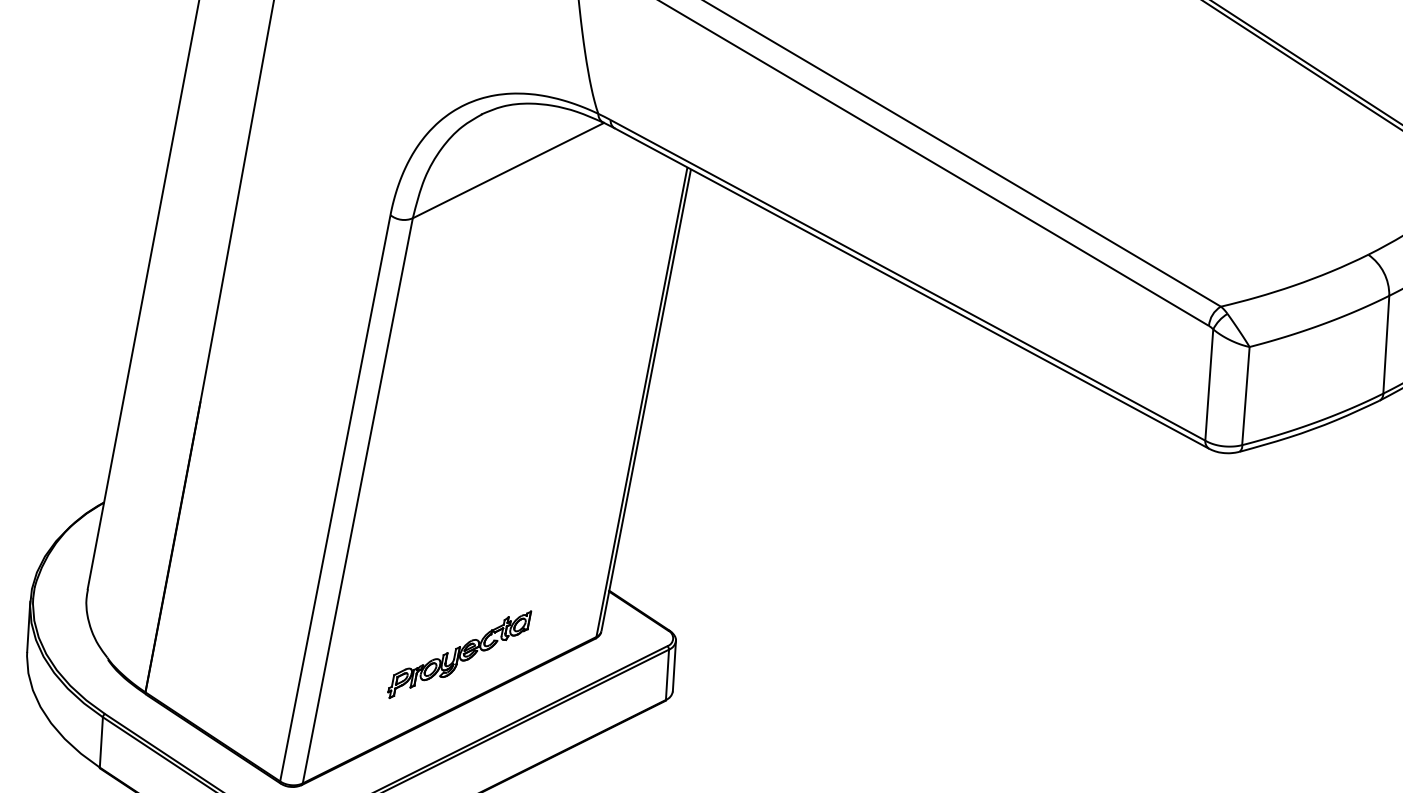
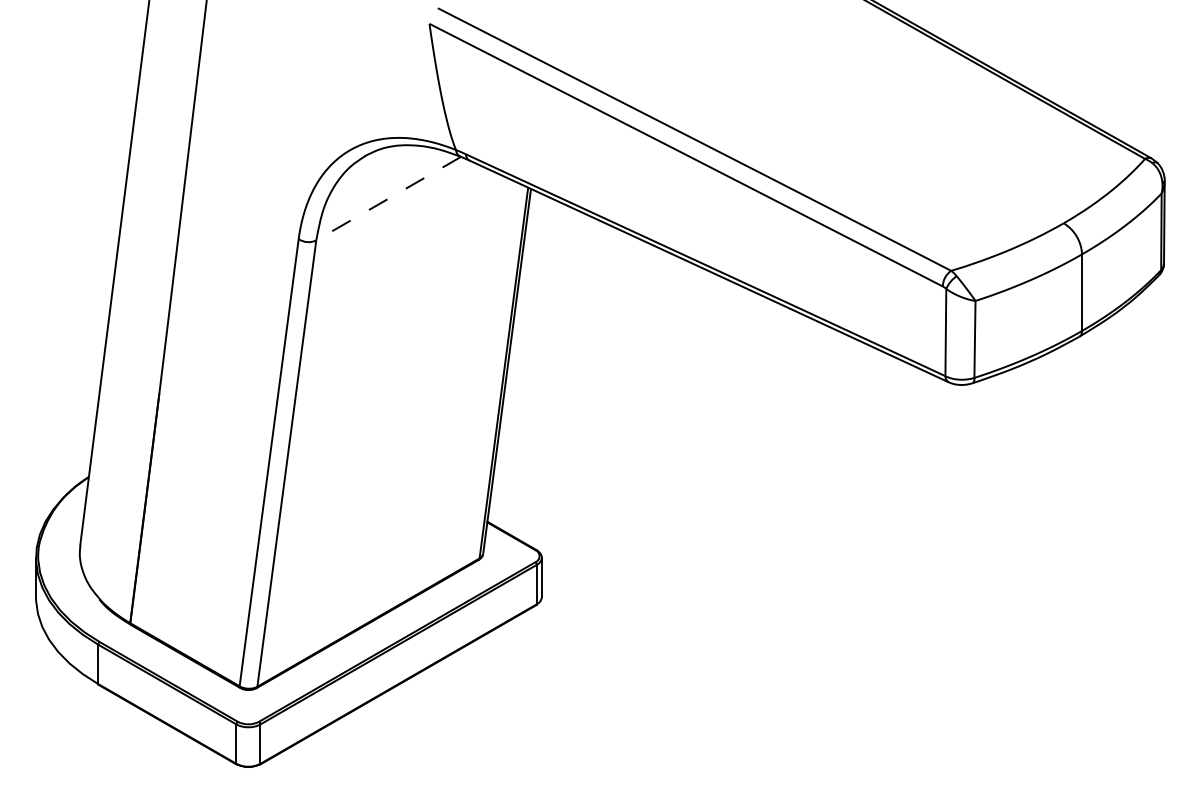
line: (508, 170) -> (388, 198), solid -> dashed
part: (459, 654) -> (373, 578), removed

